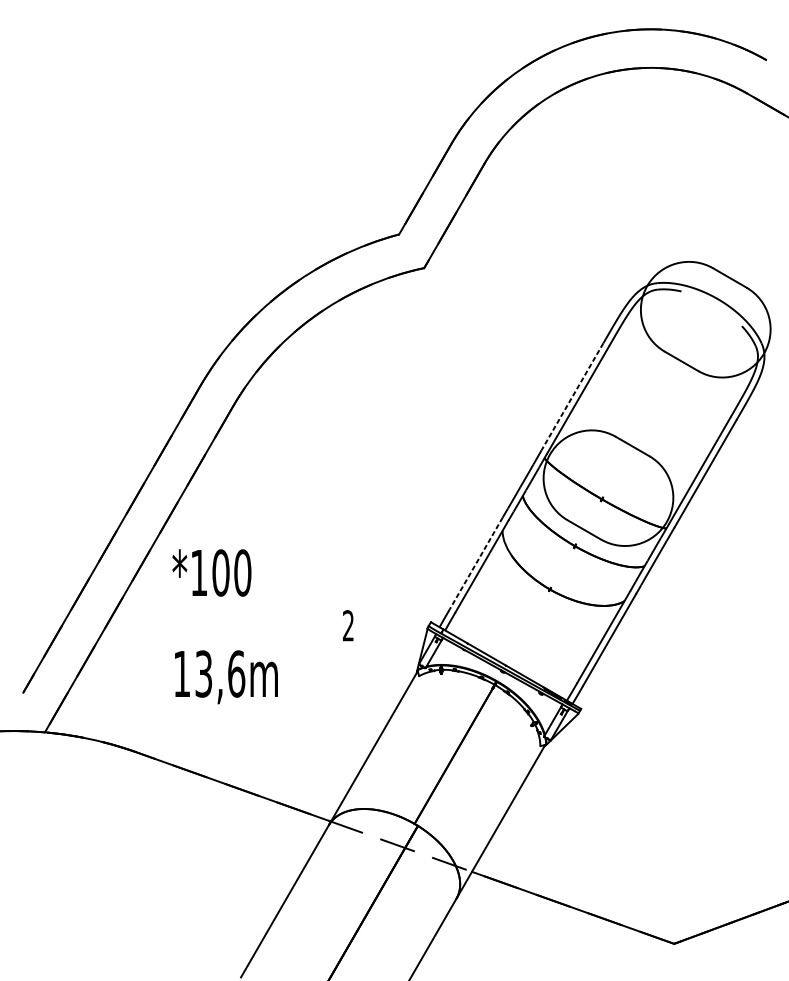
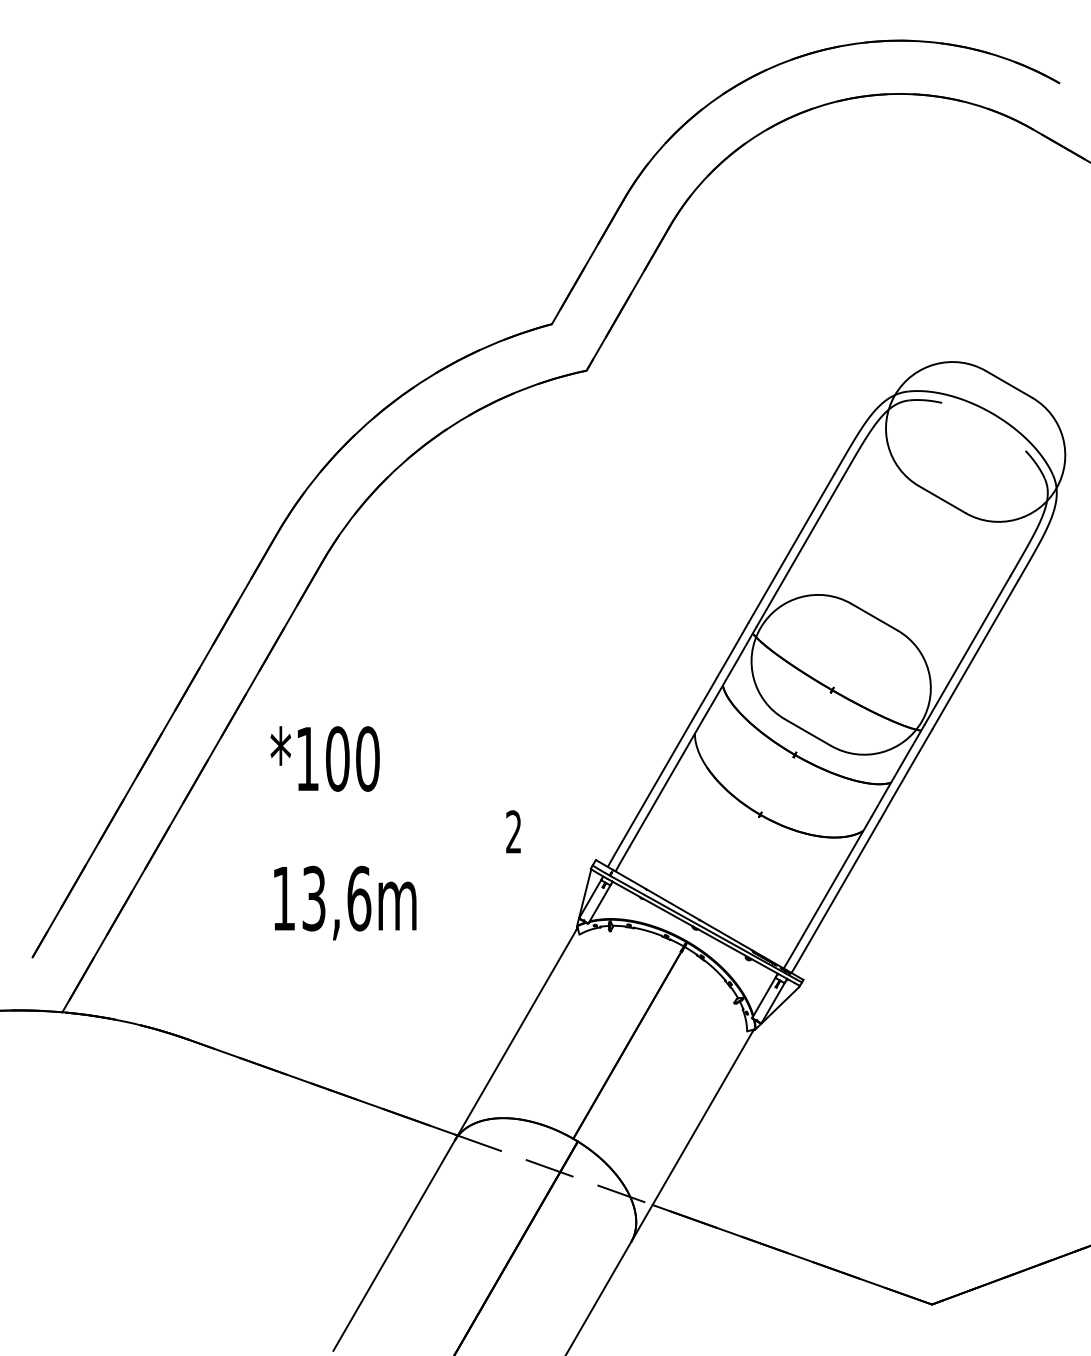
line: (572, 396) -> (791, 548), dashed -> solid
line: (476, 563) -> (658, 779), dashed -> solid
text: (262, 626) -> (395, 833), moved

